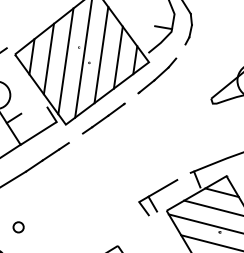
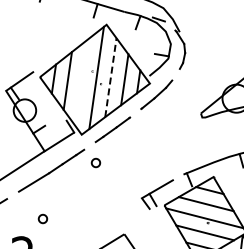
line: (100, 54) -> (110, 77), solid -> dashed
line: (65, 60) -> (81, 82), removed
part: (82, 158) -> (95, 162), added

